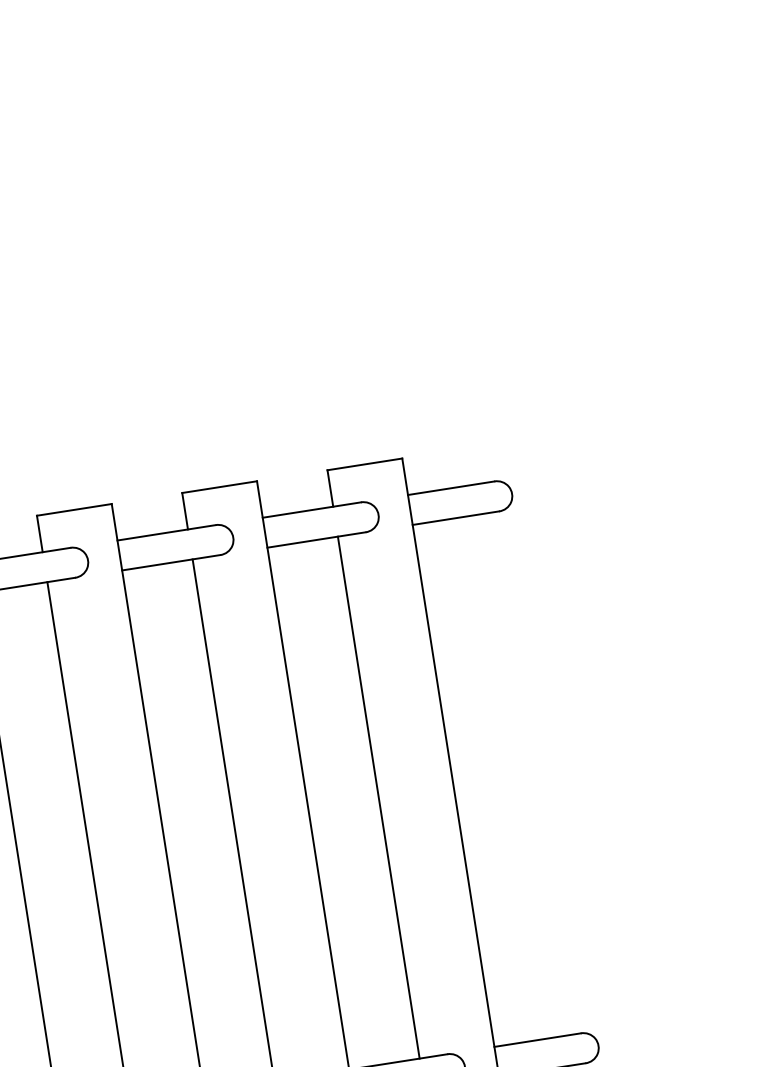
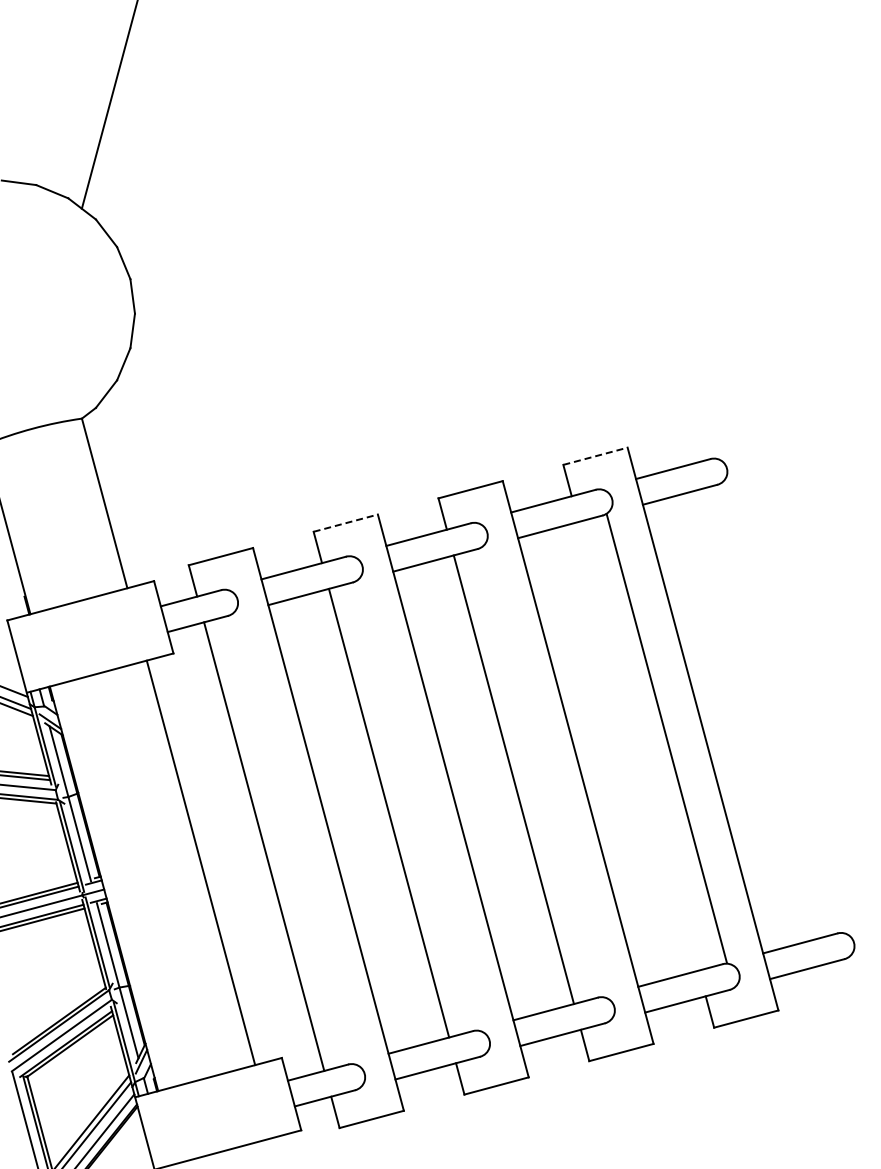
line: (364, 464) -> (595, 456), solid -> dashed
line: (75, 510) -> (346, 523), solid -> dashed
line: (378, 796) -> (666, 737), moved

